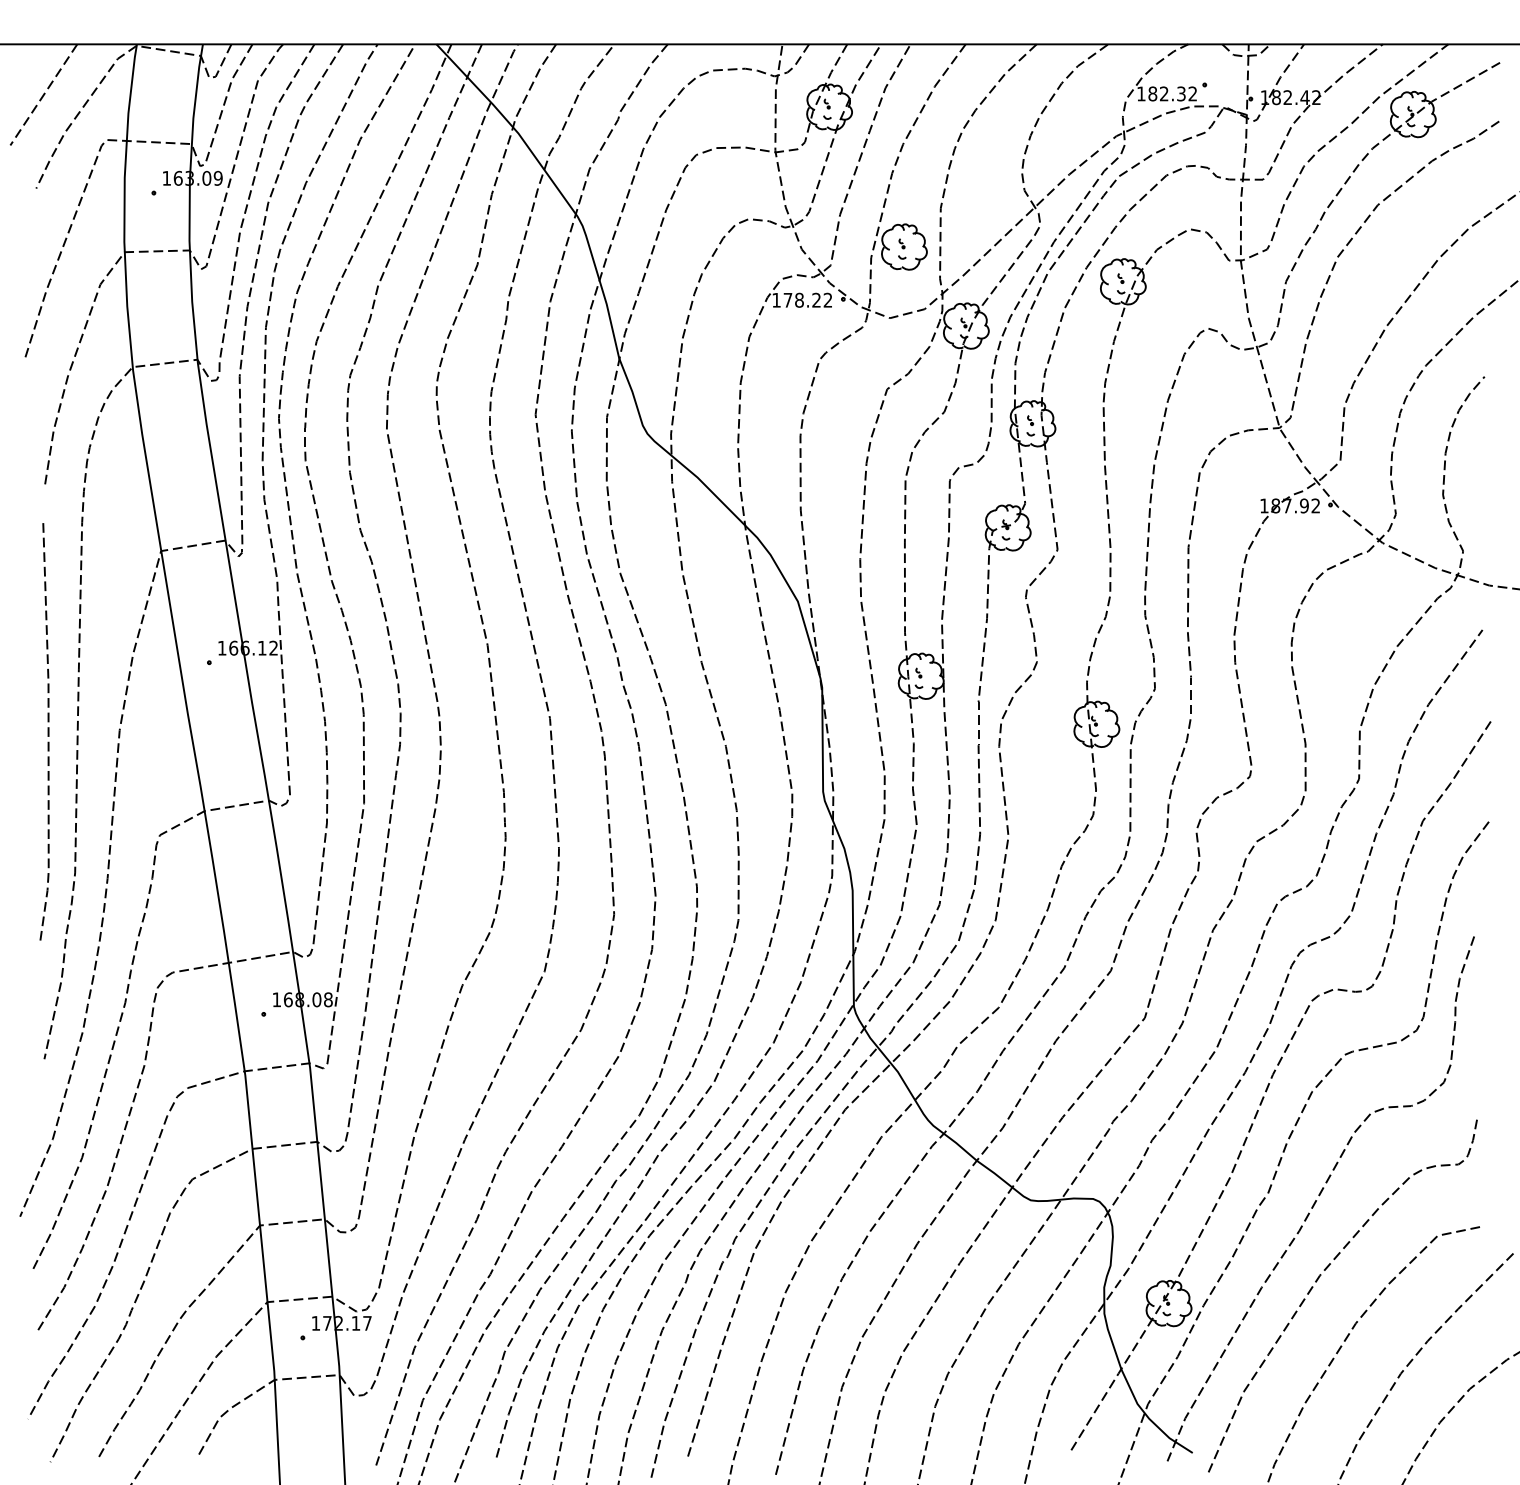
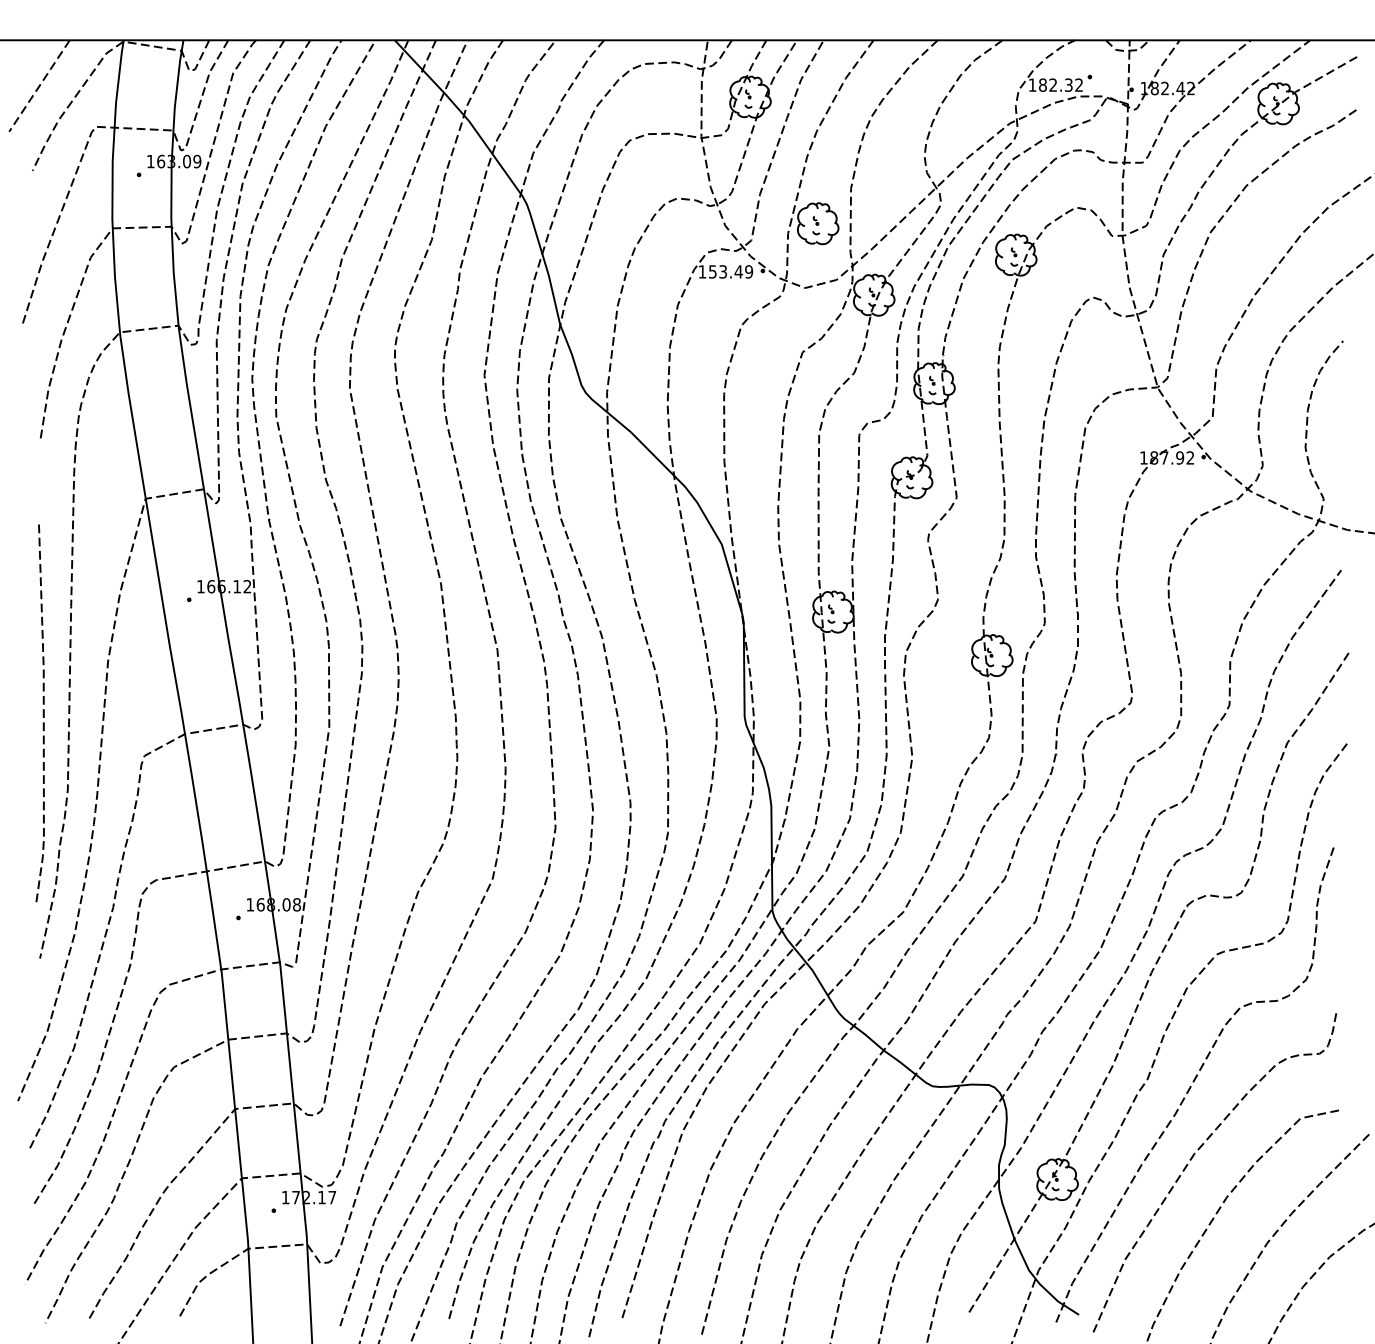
text: (808, 299) -> (731, 271), 178.22 -> 153.49
line: (47, 732) -> (42, 713), moved

